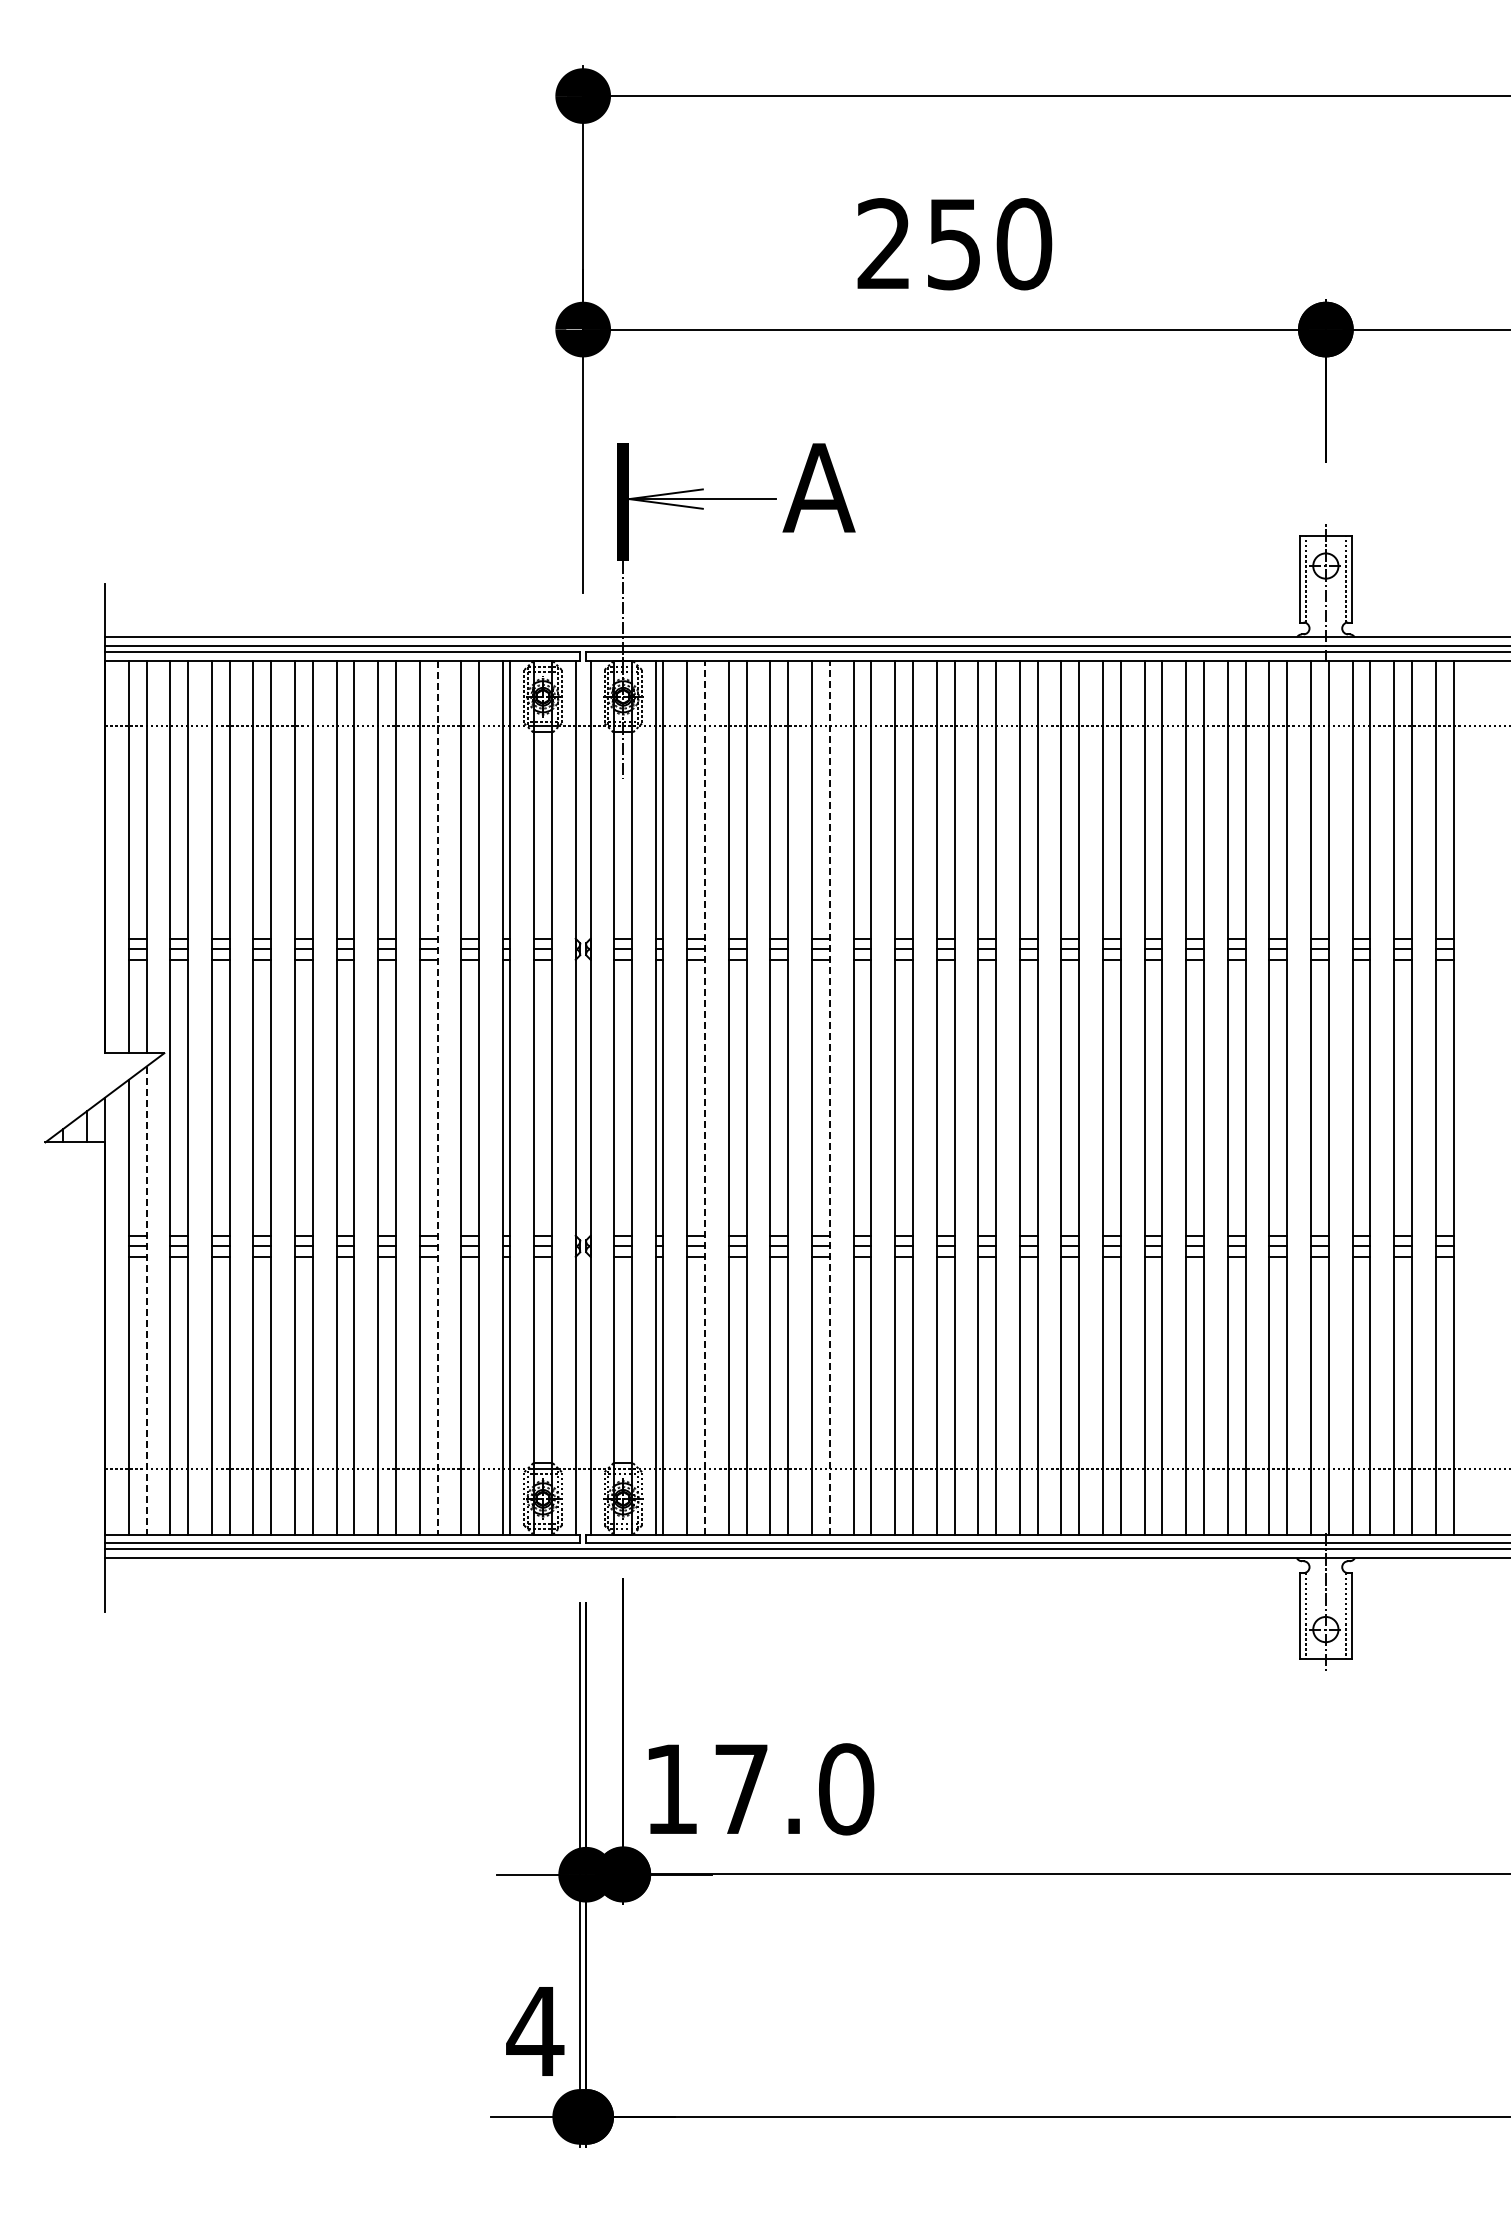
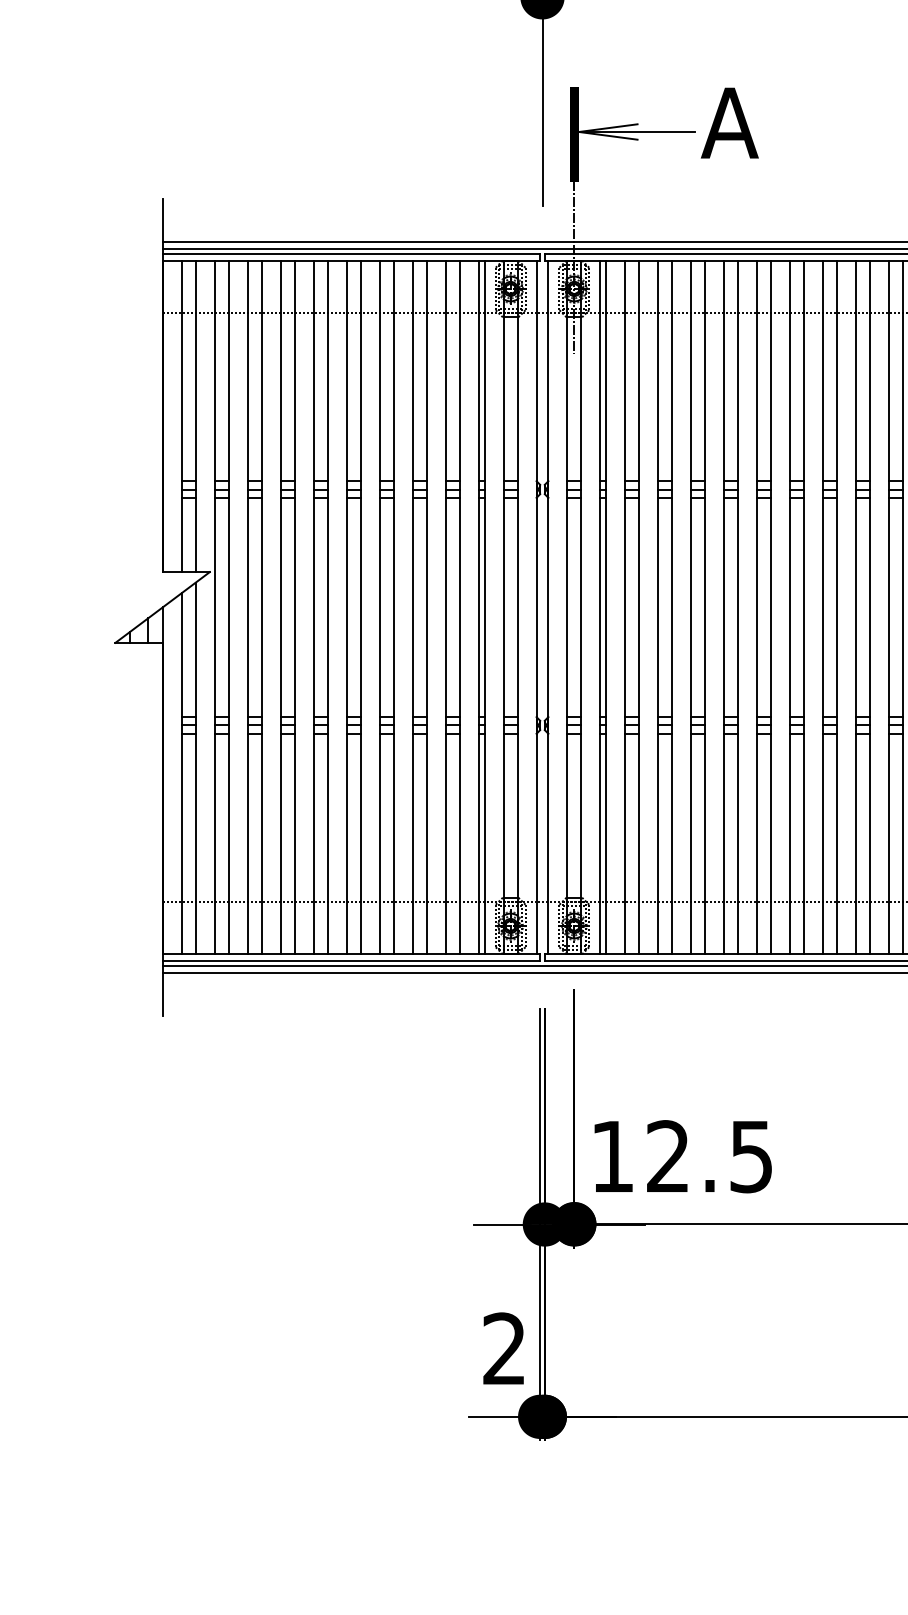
line: (437, 1097) -> (426, 607), dashed -> solid
line: (704, 1097) -> (638, 607), dashed -> solid
line: (829, 1097) -> (738, 607), dashed -> solid
line: (146, 1300) -> (195, 768), dashed -> solid
text: (794, 1789) -> (710, 1156), 17.0 -> 12.5
text: (535, 2030) -> (504, 1348), 4 -> 2

